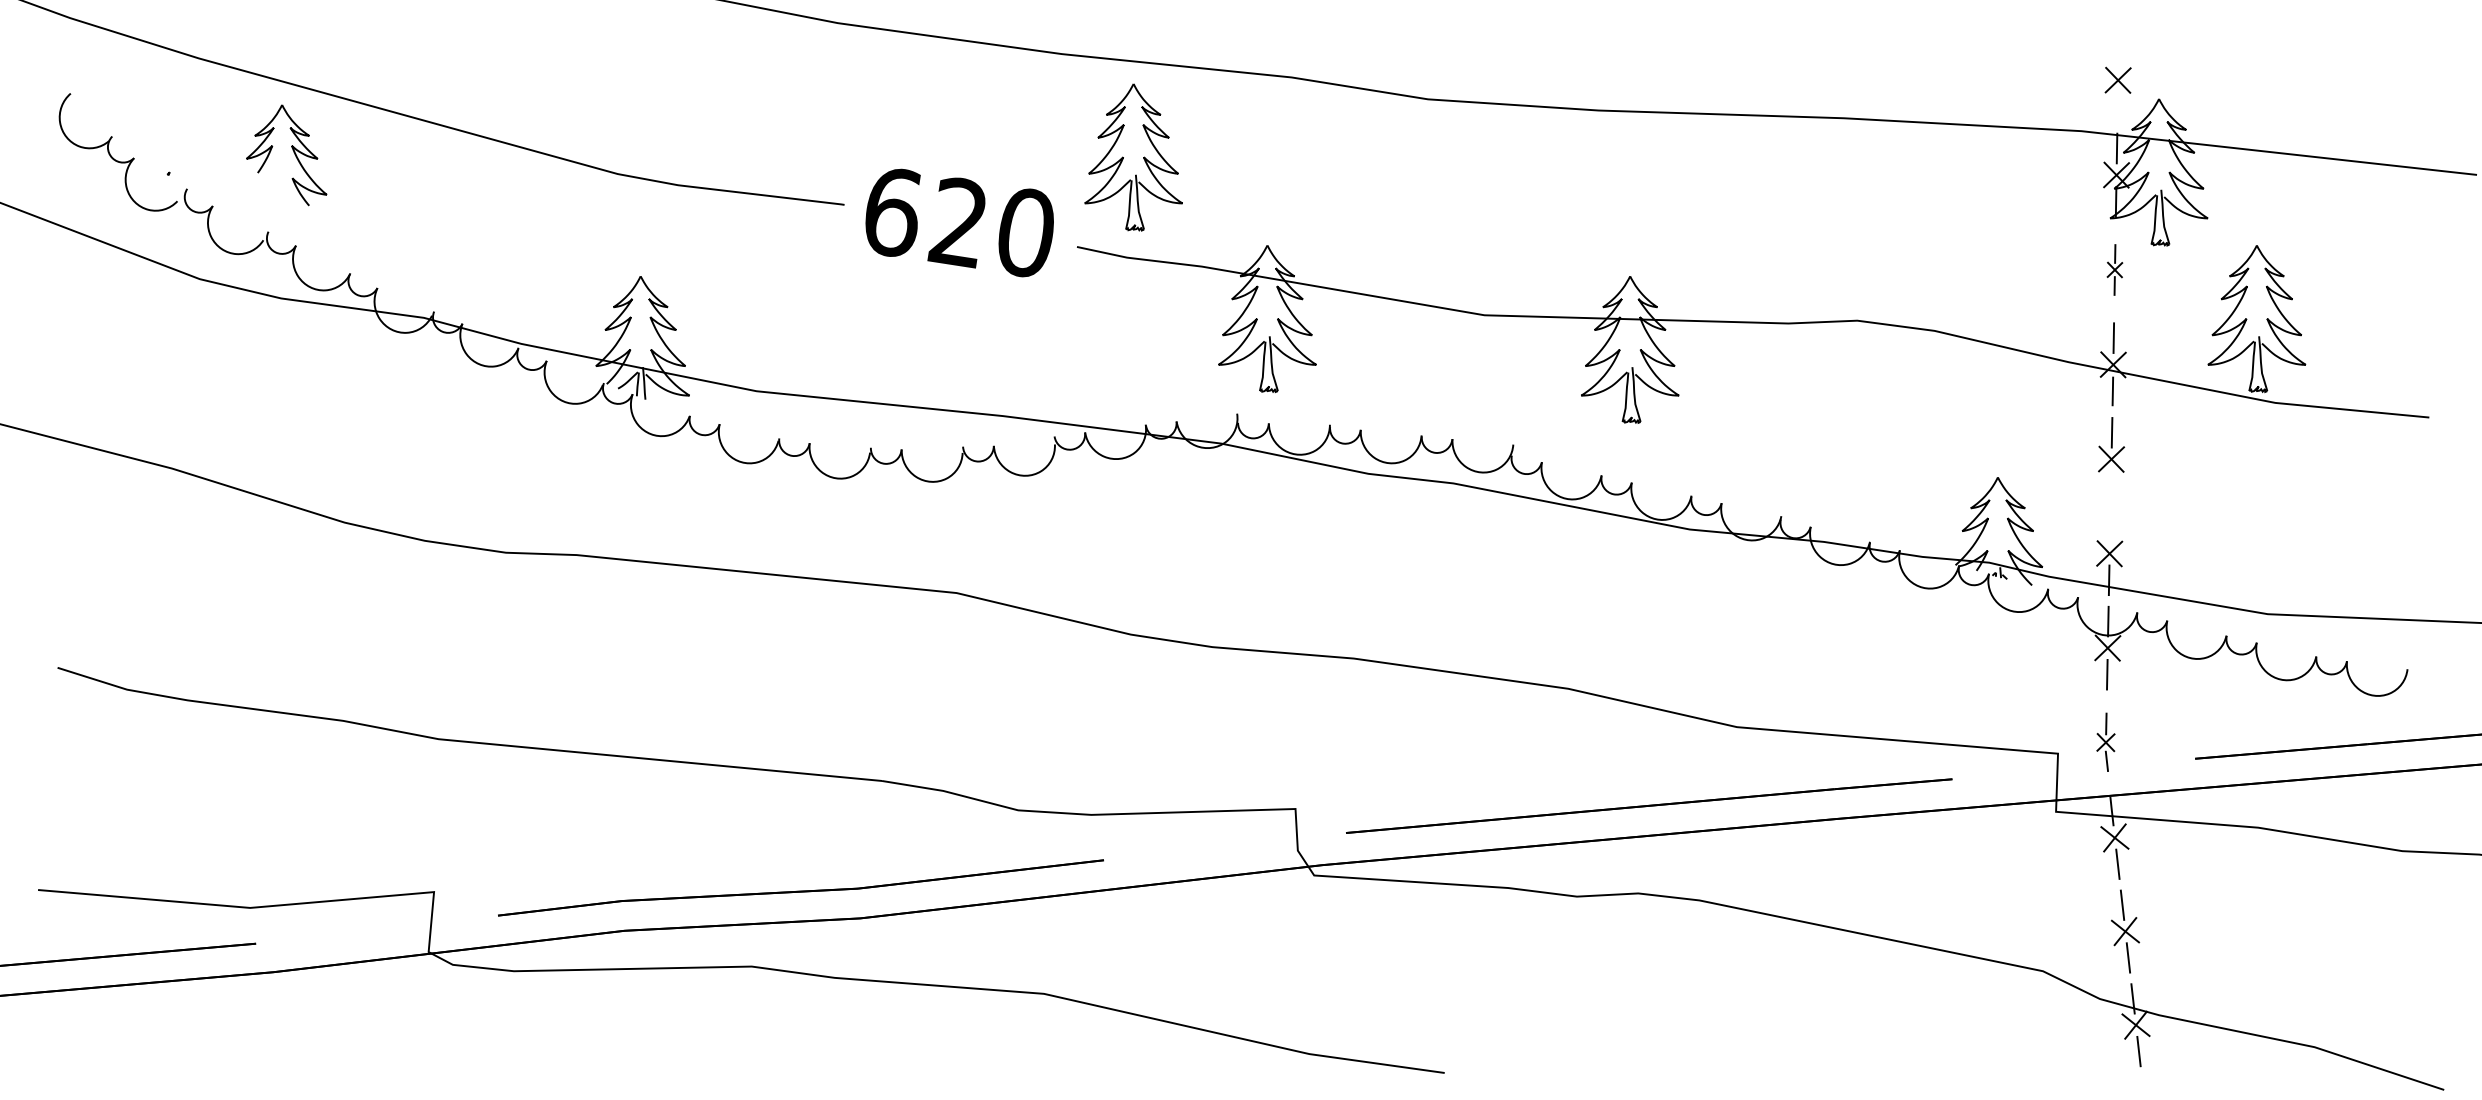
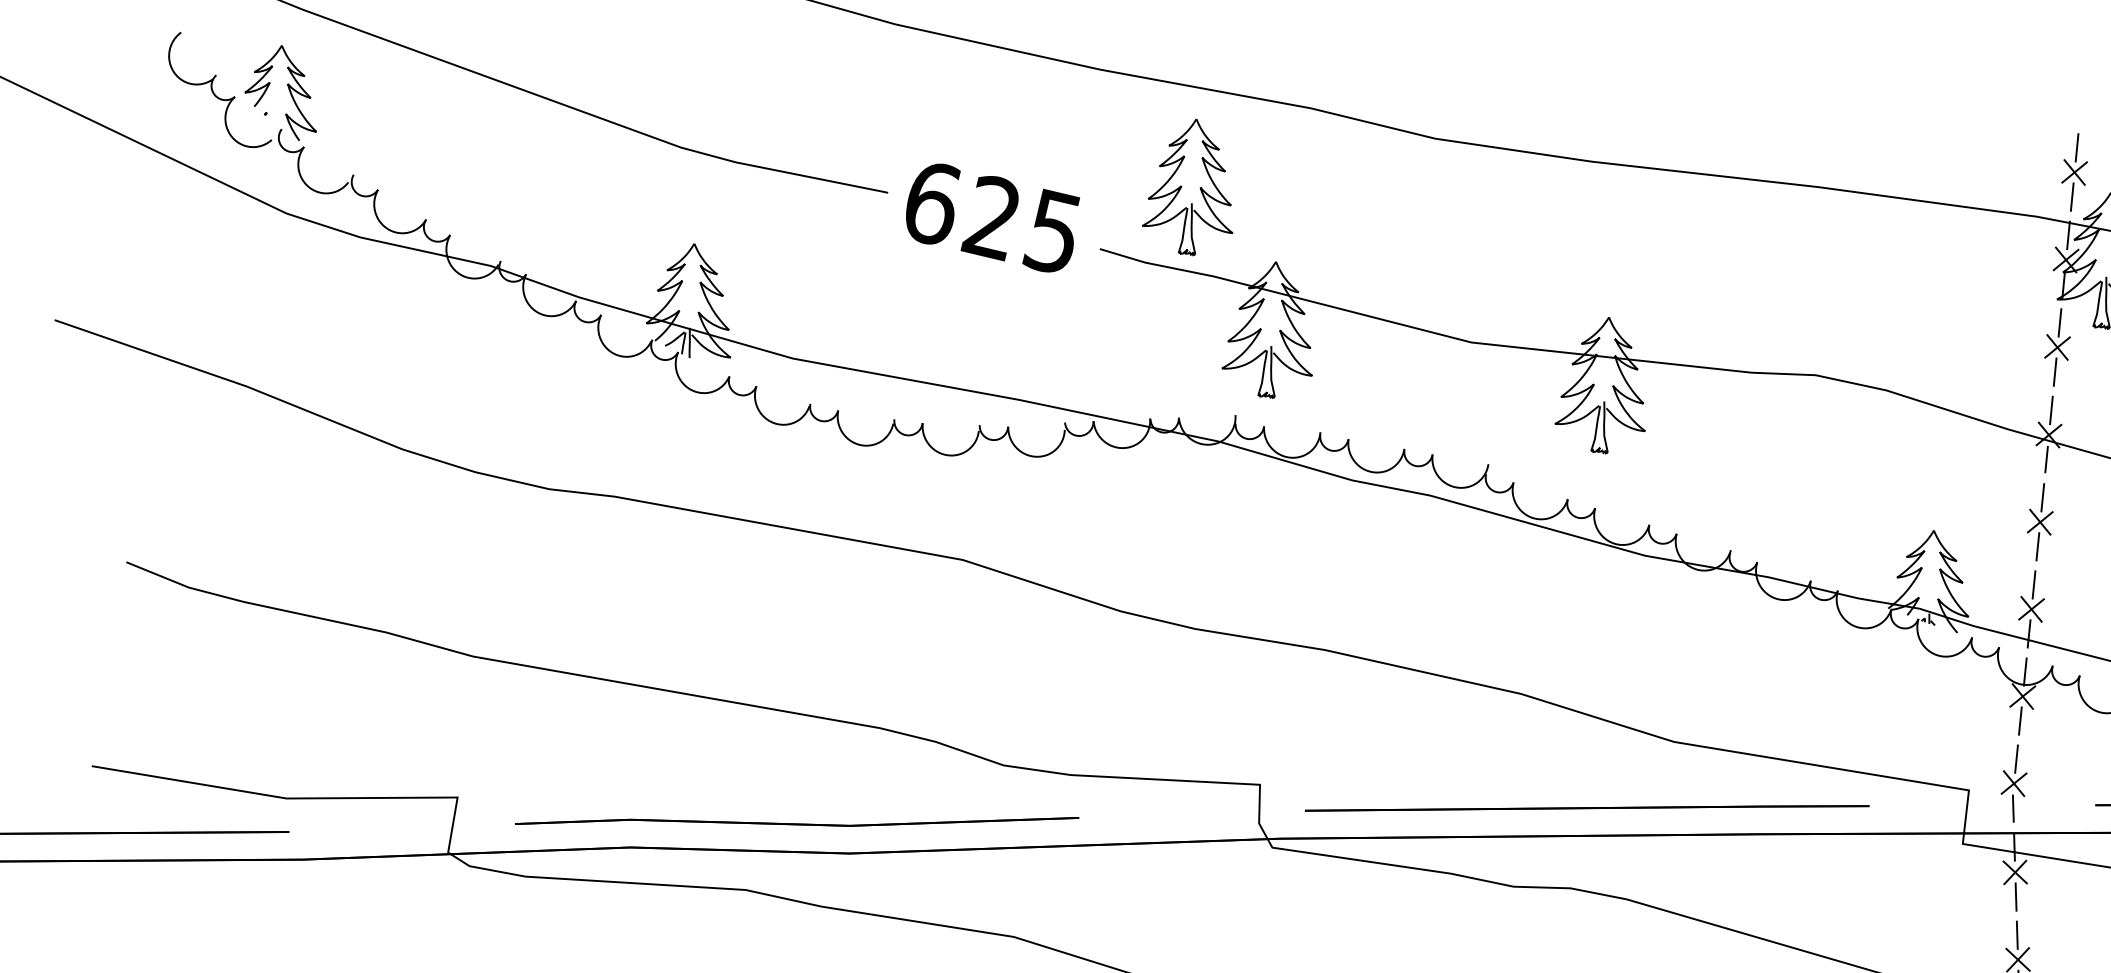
line: (2118, 53) -> (2076, 147), added
line: (2117, 106) -> (2072, 196), added
part: (293, 152) -> (288, 90), moved
part: (1133, 157) -> (1190, 187), moved
text: (1023, 232) -> (1051, 231), 620 -> 625
part: (2114, 269) -> (2057, 347), size x1.67
line: (2110, 485) -> (2037, 546), added
line: (2109, 526) -> (2033, 584), added
part: (2105, 742) -> (2013, 783), size x1.43

